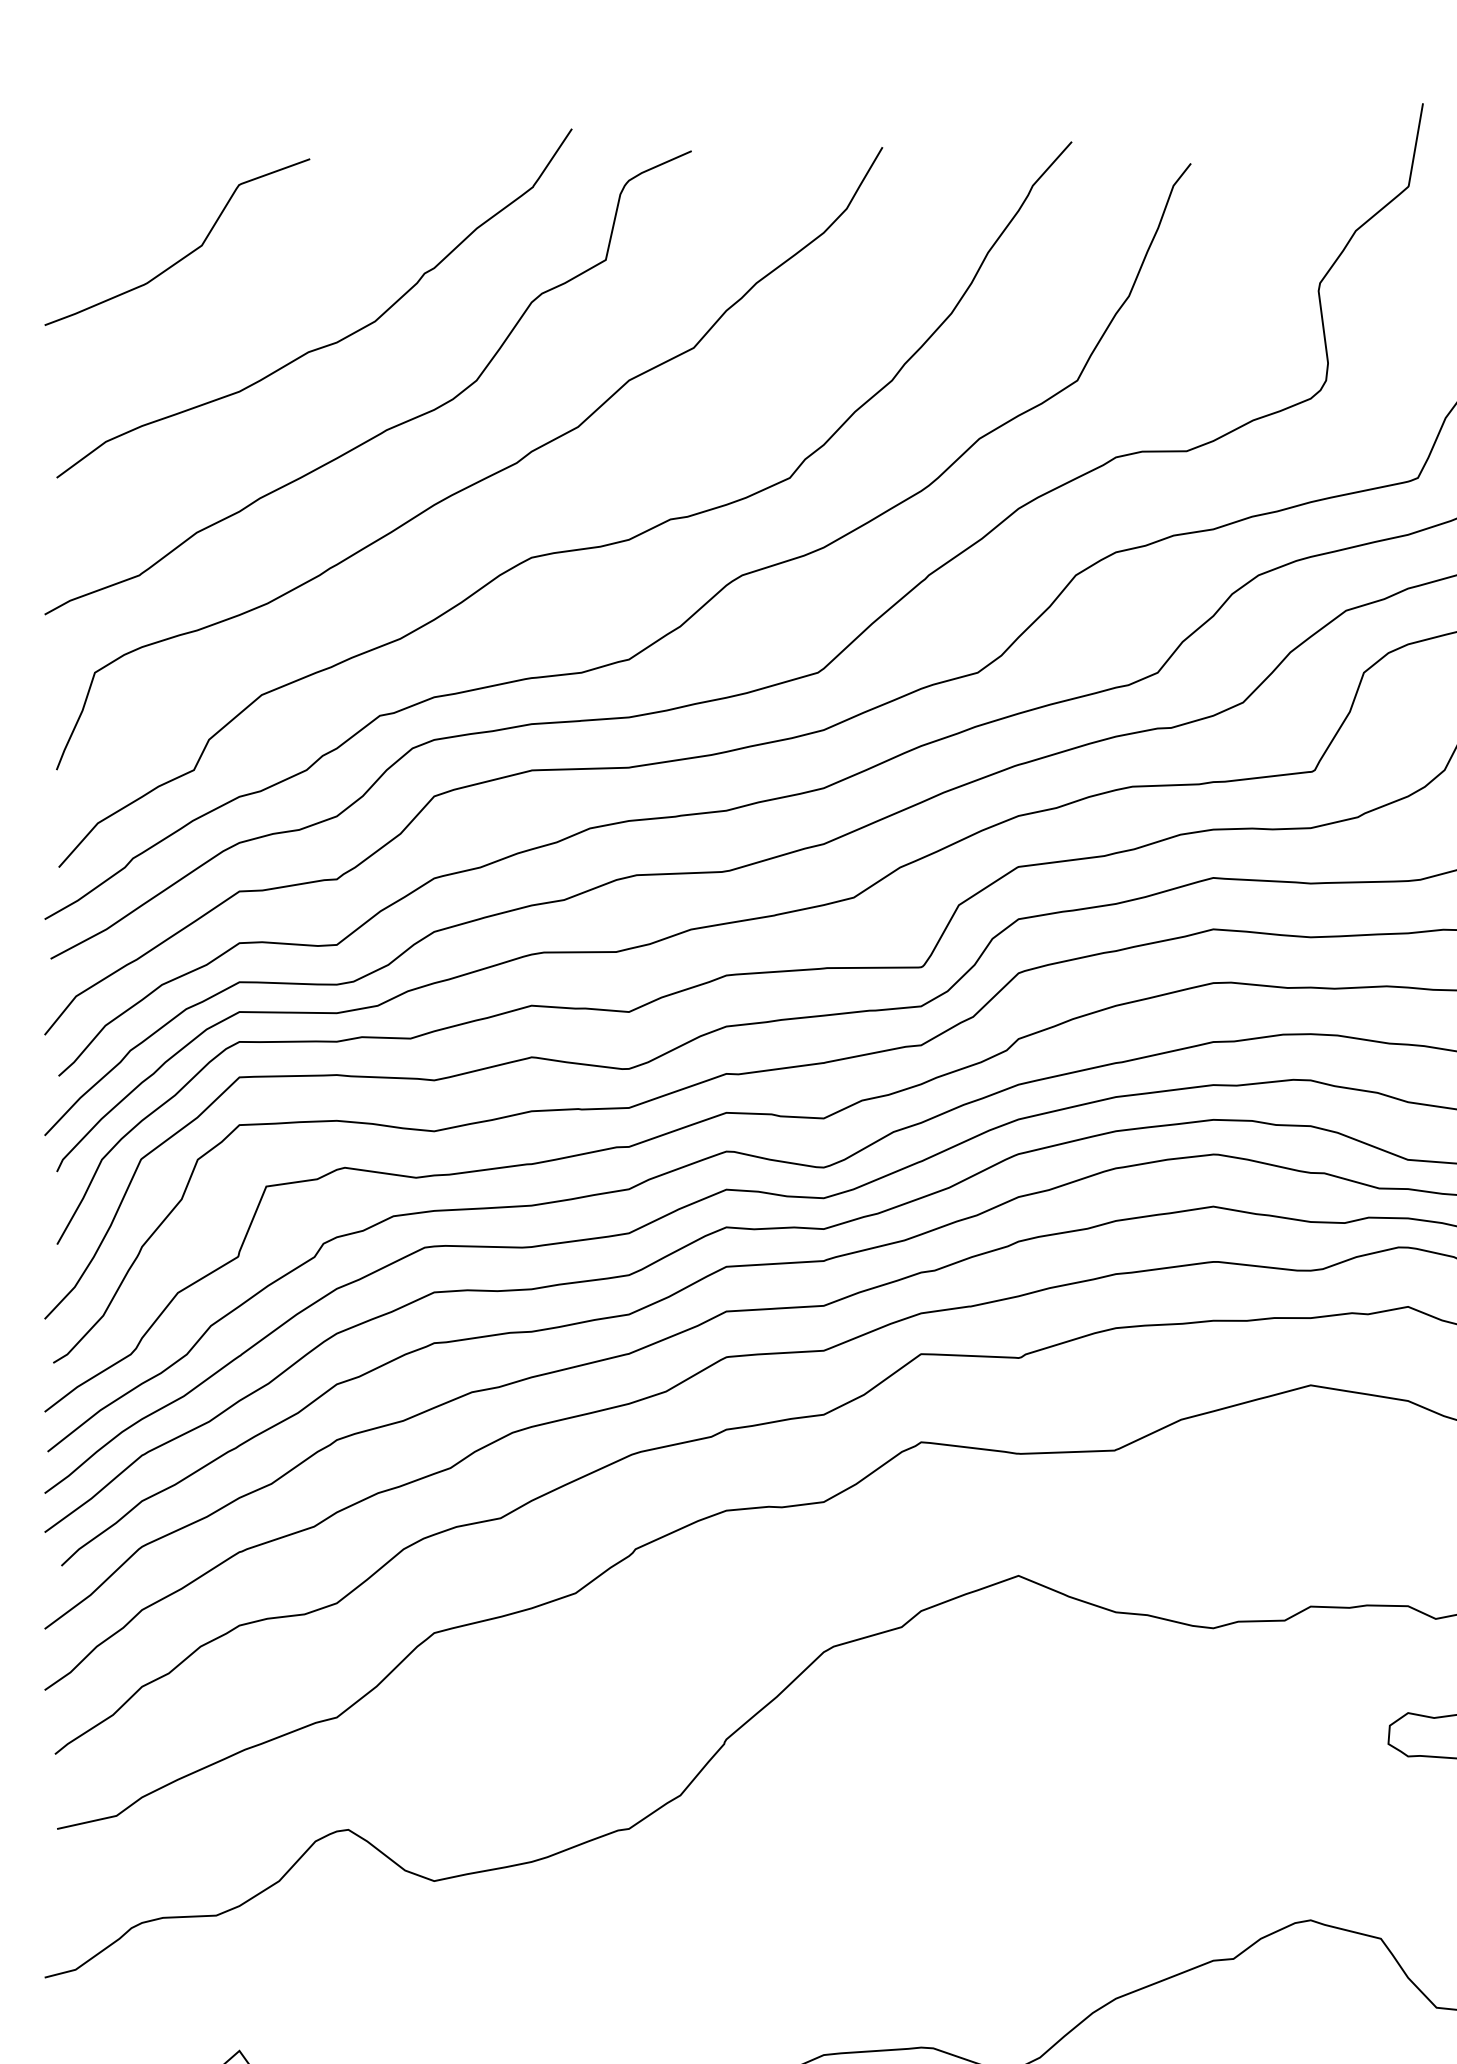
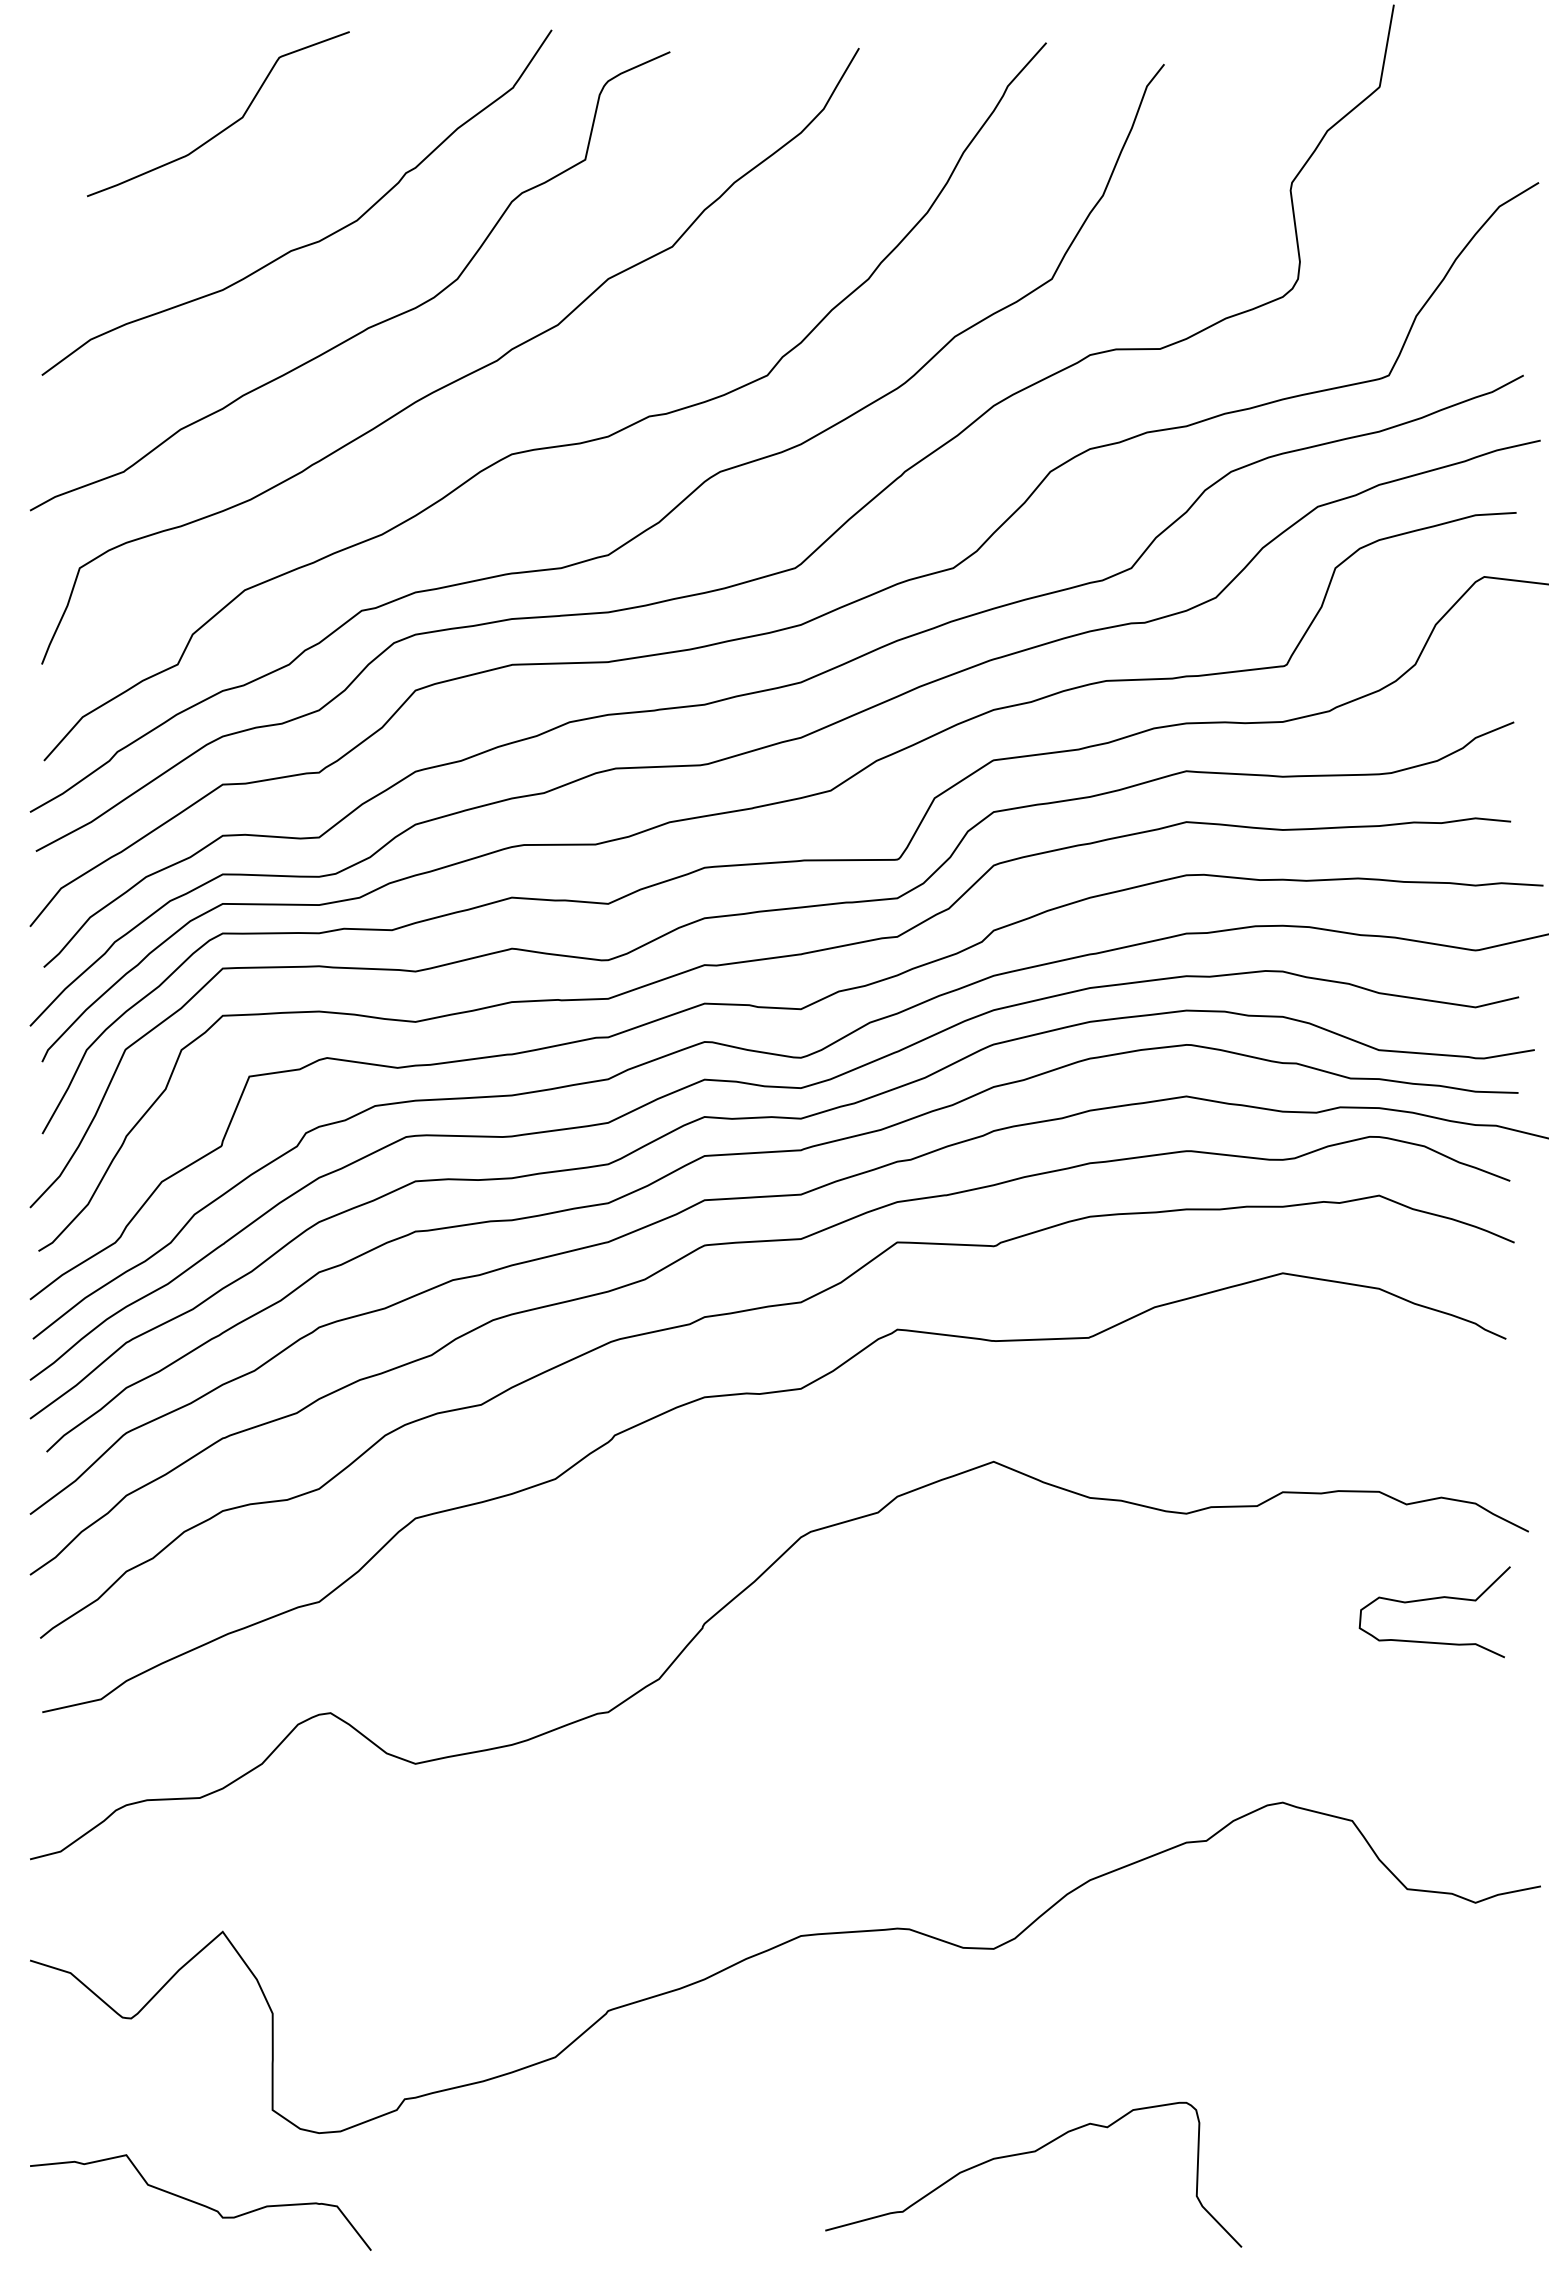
curve: (186, 254) -> (227, 126), moved

